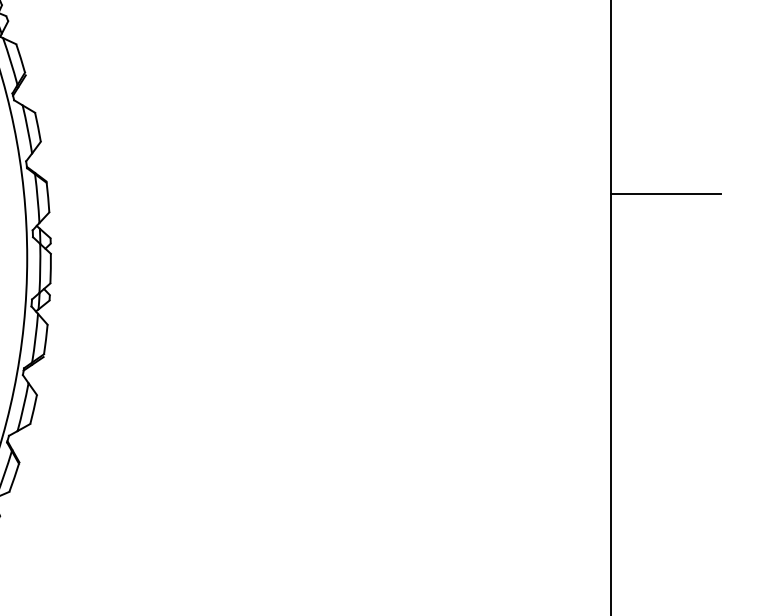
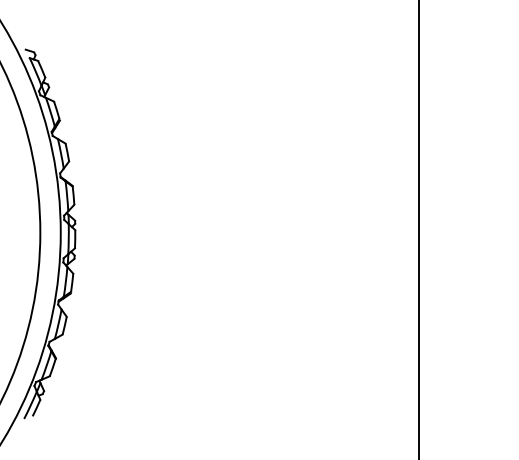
line: (665, 194) -> (452, 193), removed

